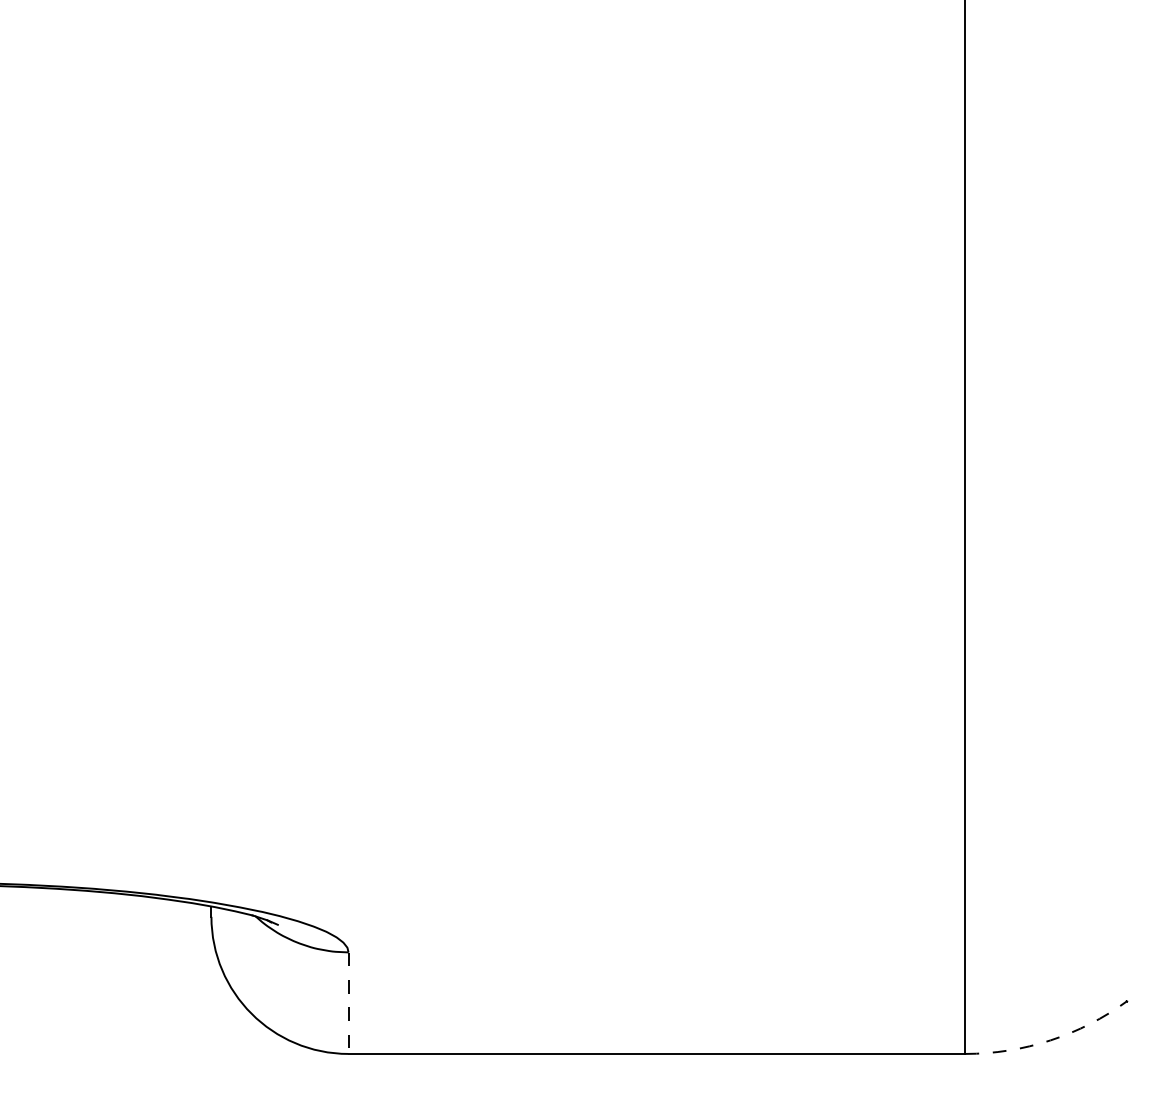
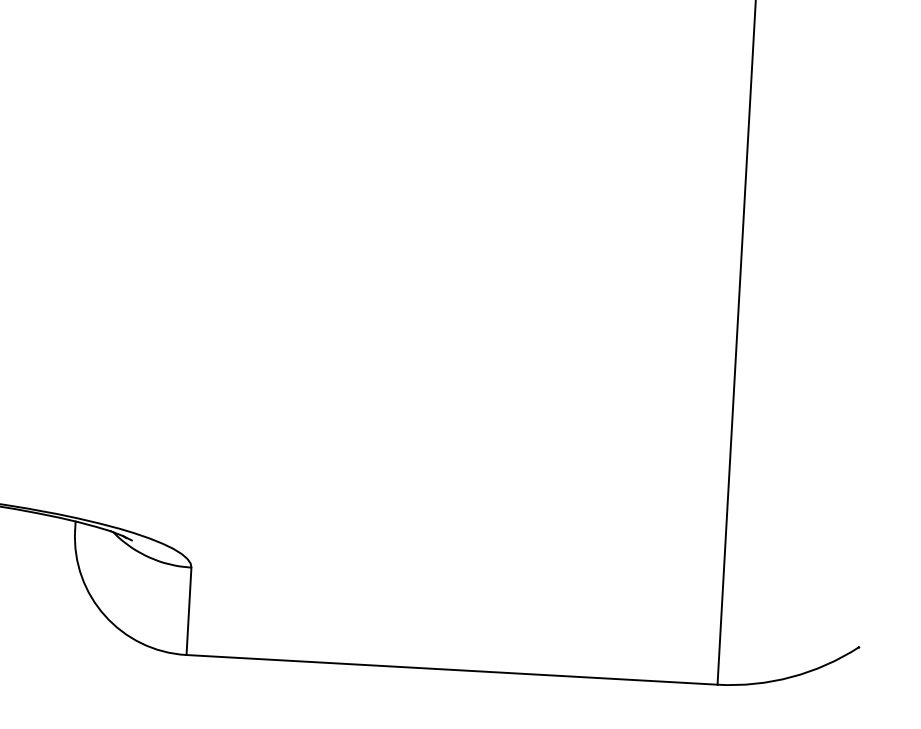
line: (348, 1003) -> (188, 611), dashed -> solid
arc: (1050, 1040) -> (791, 677), dashed -> solid

